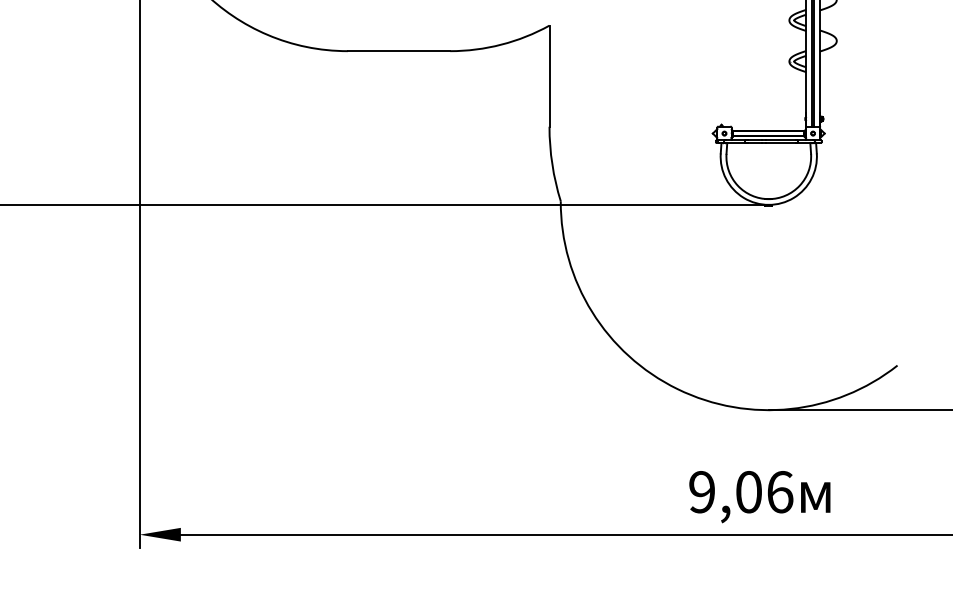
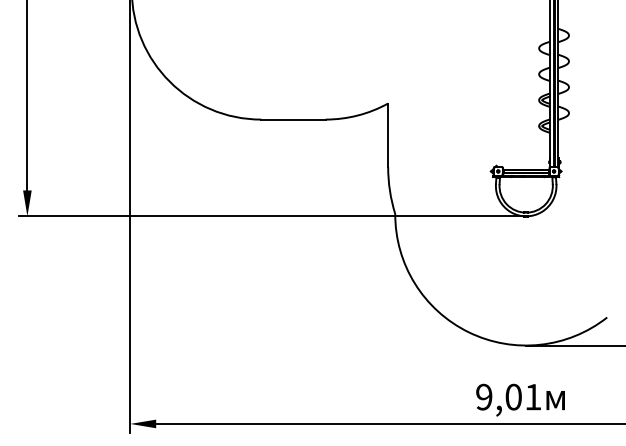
text: (780, 491) -> (533, 396), 9,06 -> 9,01

